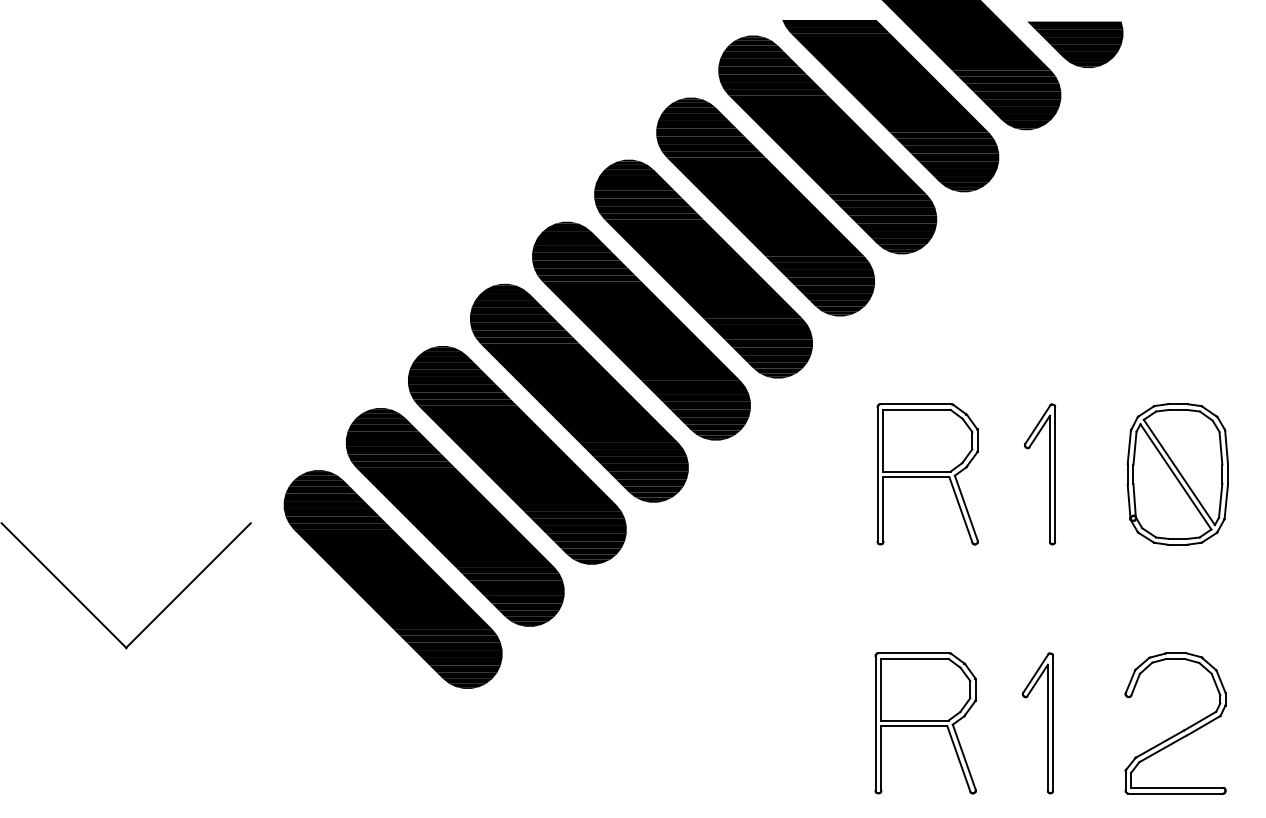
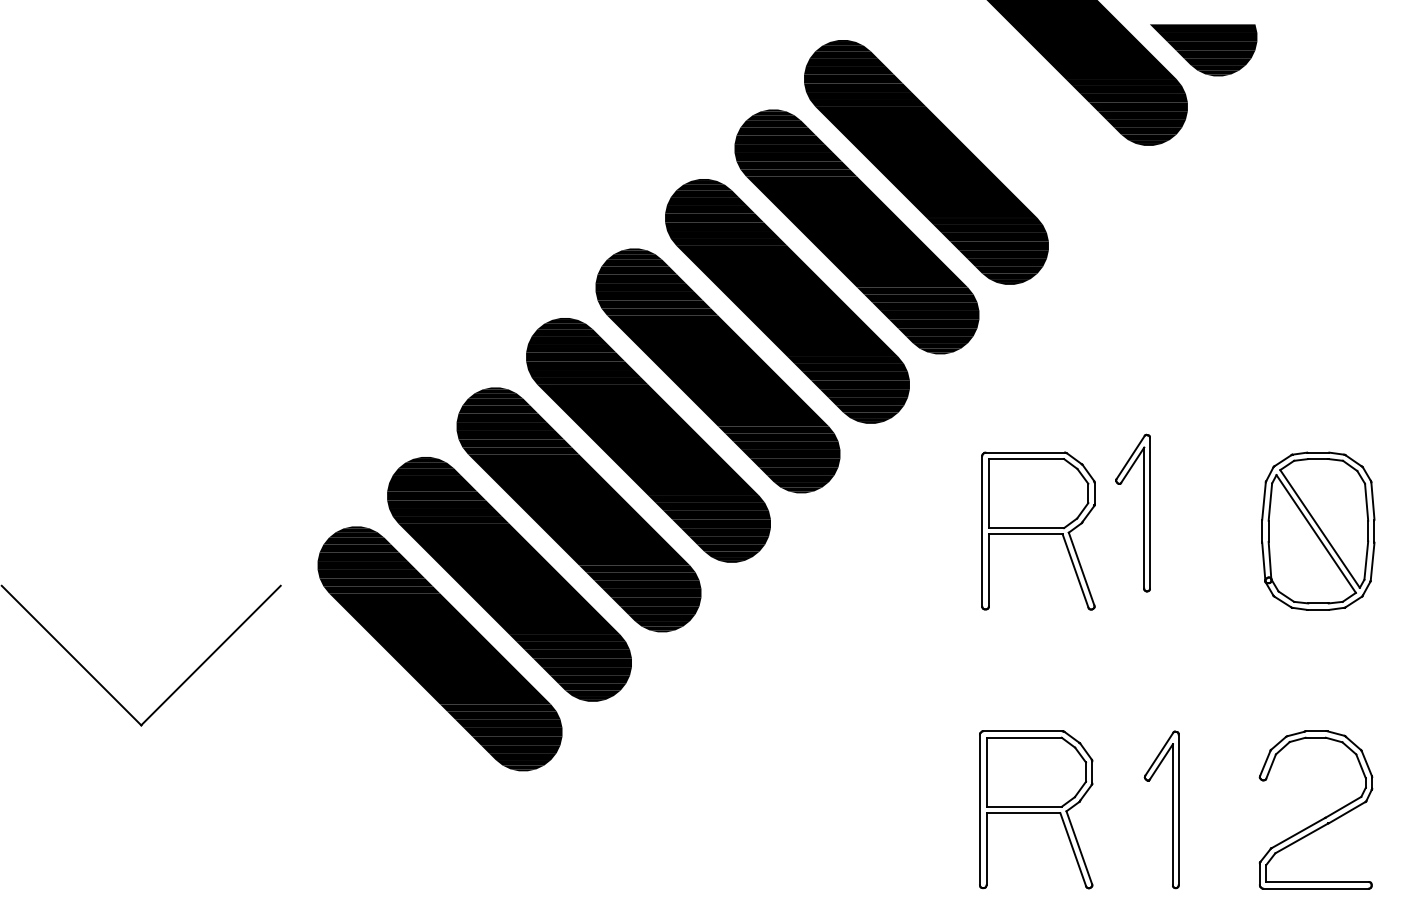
part: (890, 105) -> (996, 118), removed
part: (1049, 473) -> (1143, 512), moved

